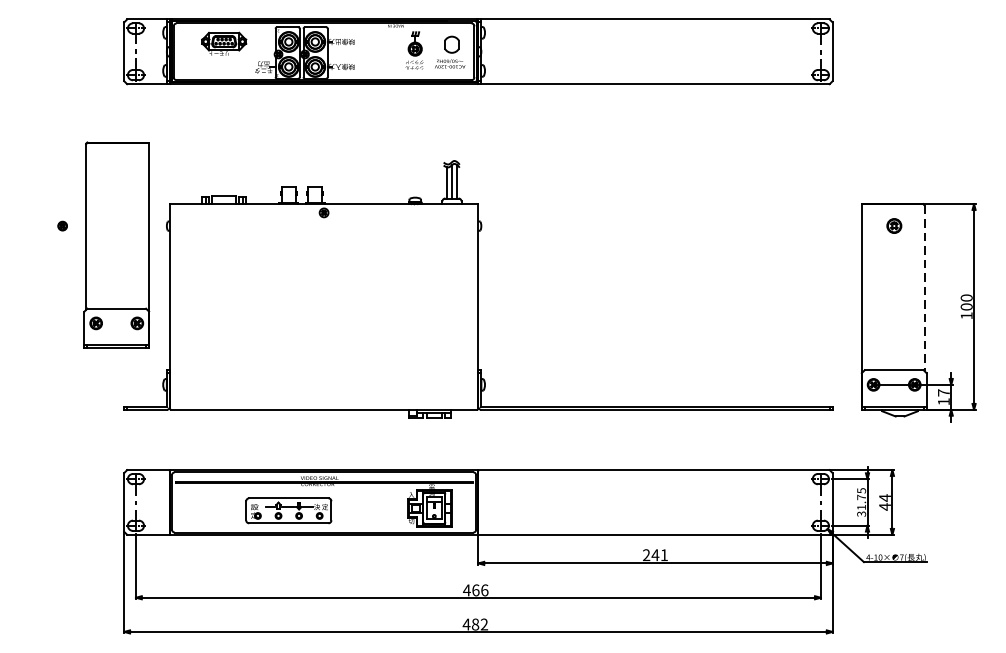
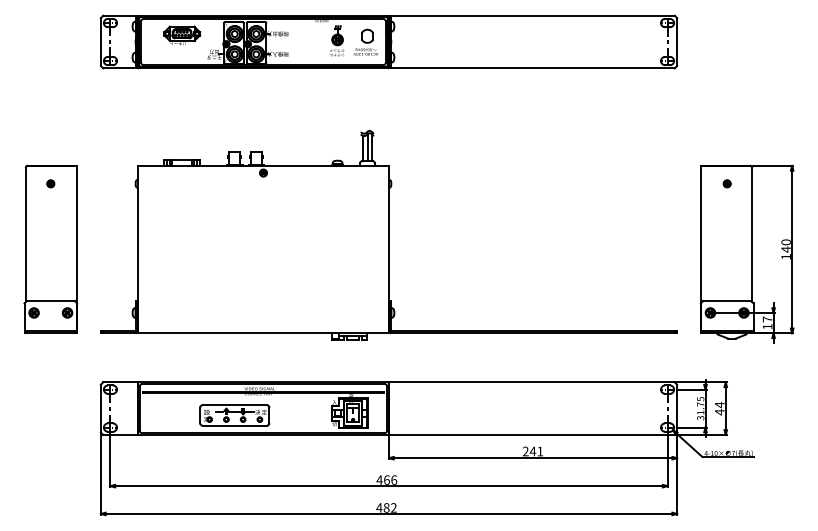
part: (893, 225) -> (726, 183), size x0.62
part: (116, 244) -> (50, 248), moved
line: (925, 289) -> (752, 235), dashed -> solid
text: (965, 306) -> (785, 249), 100 -> 140

